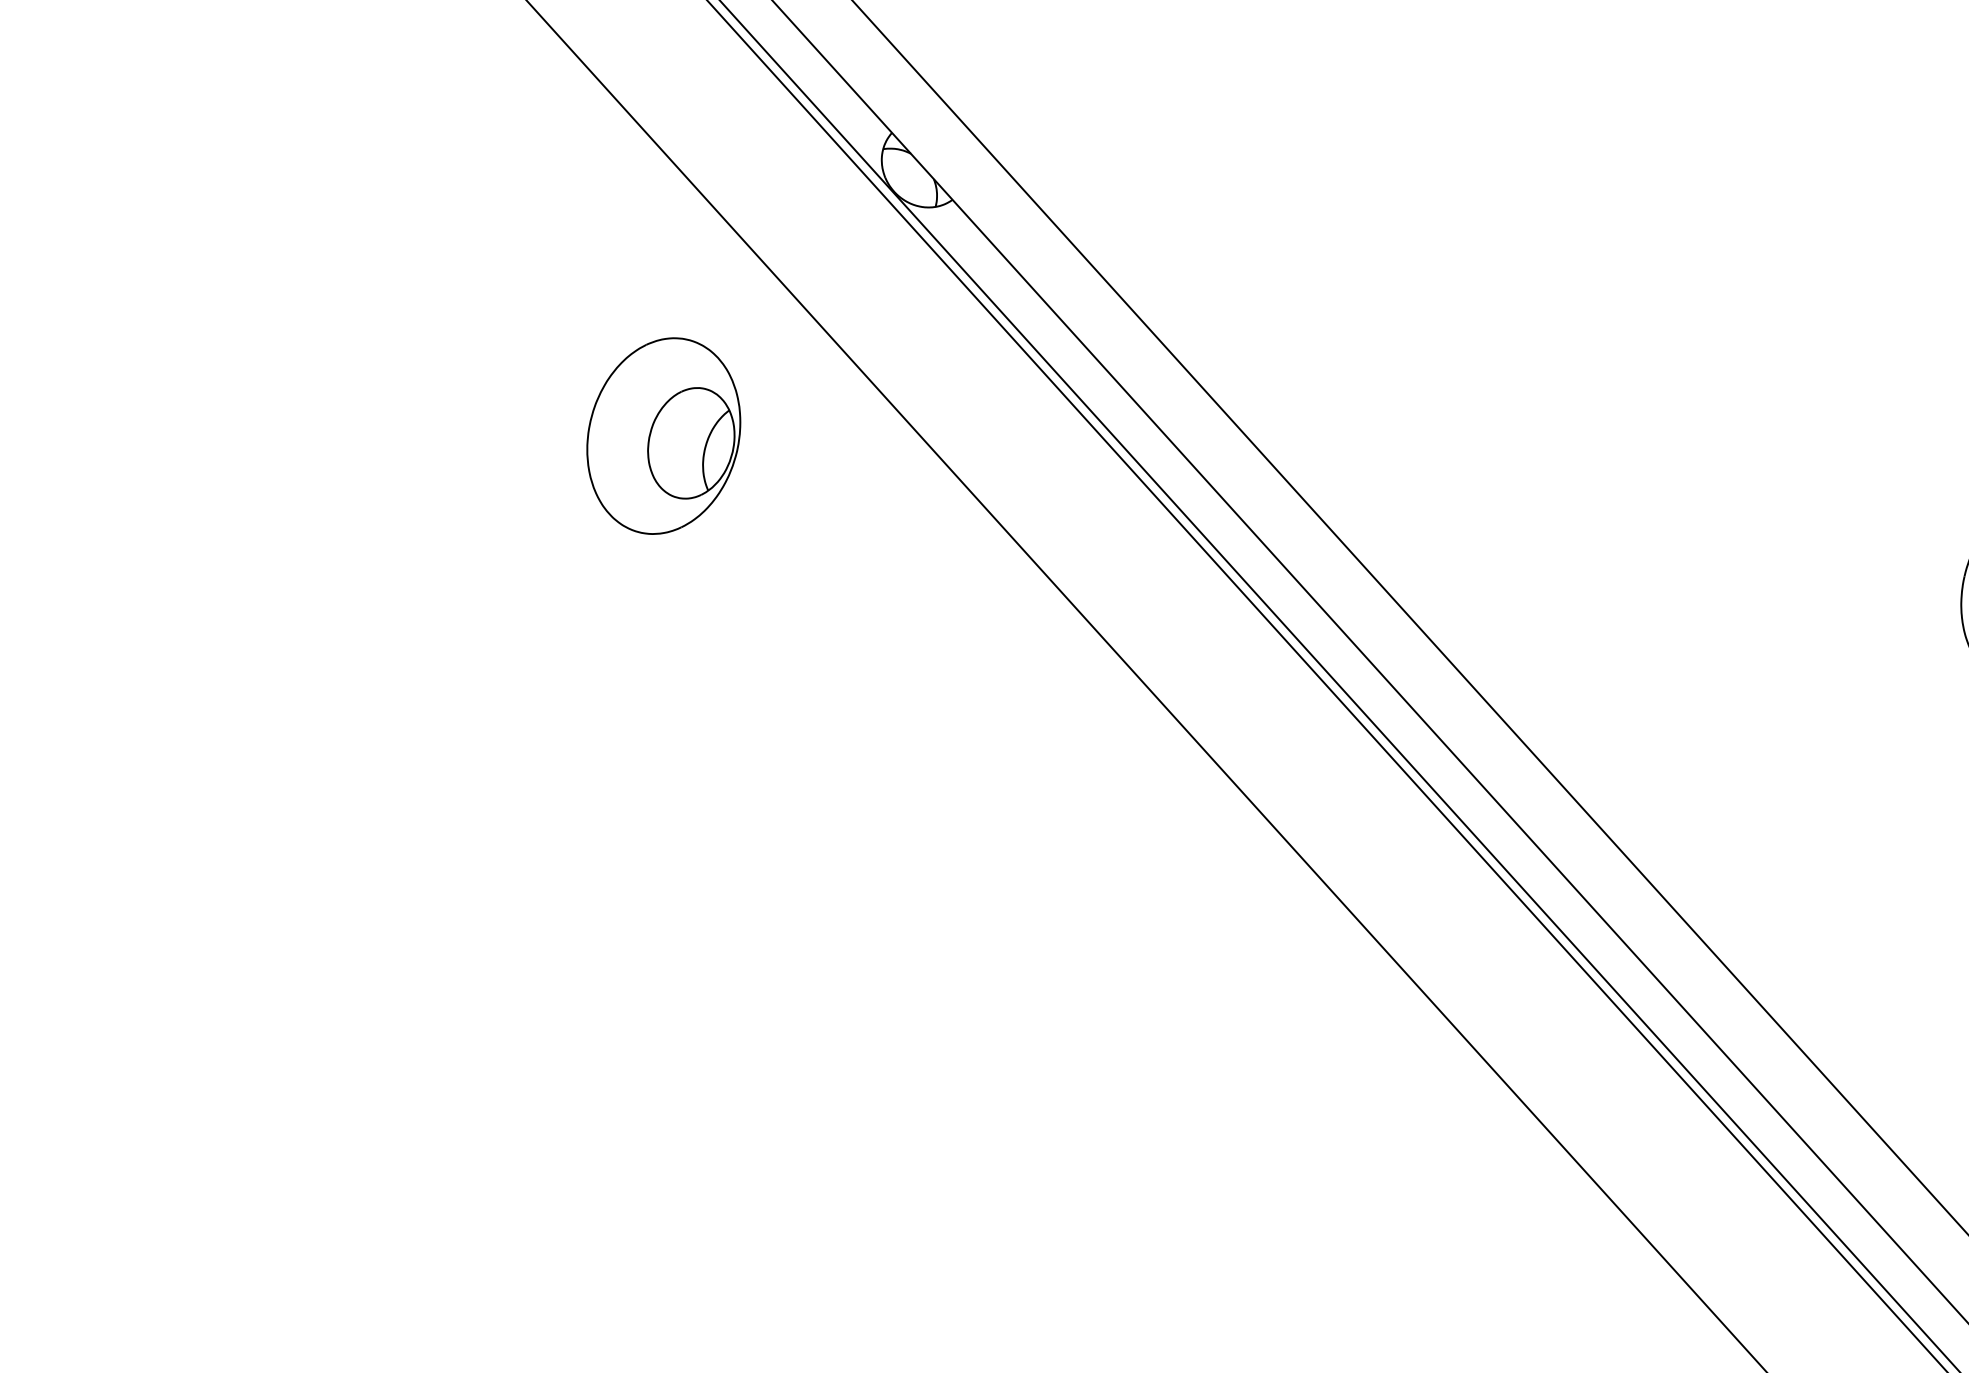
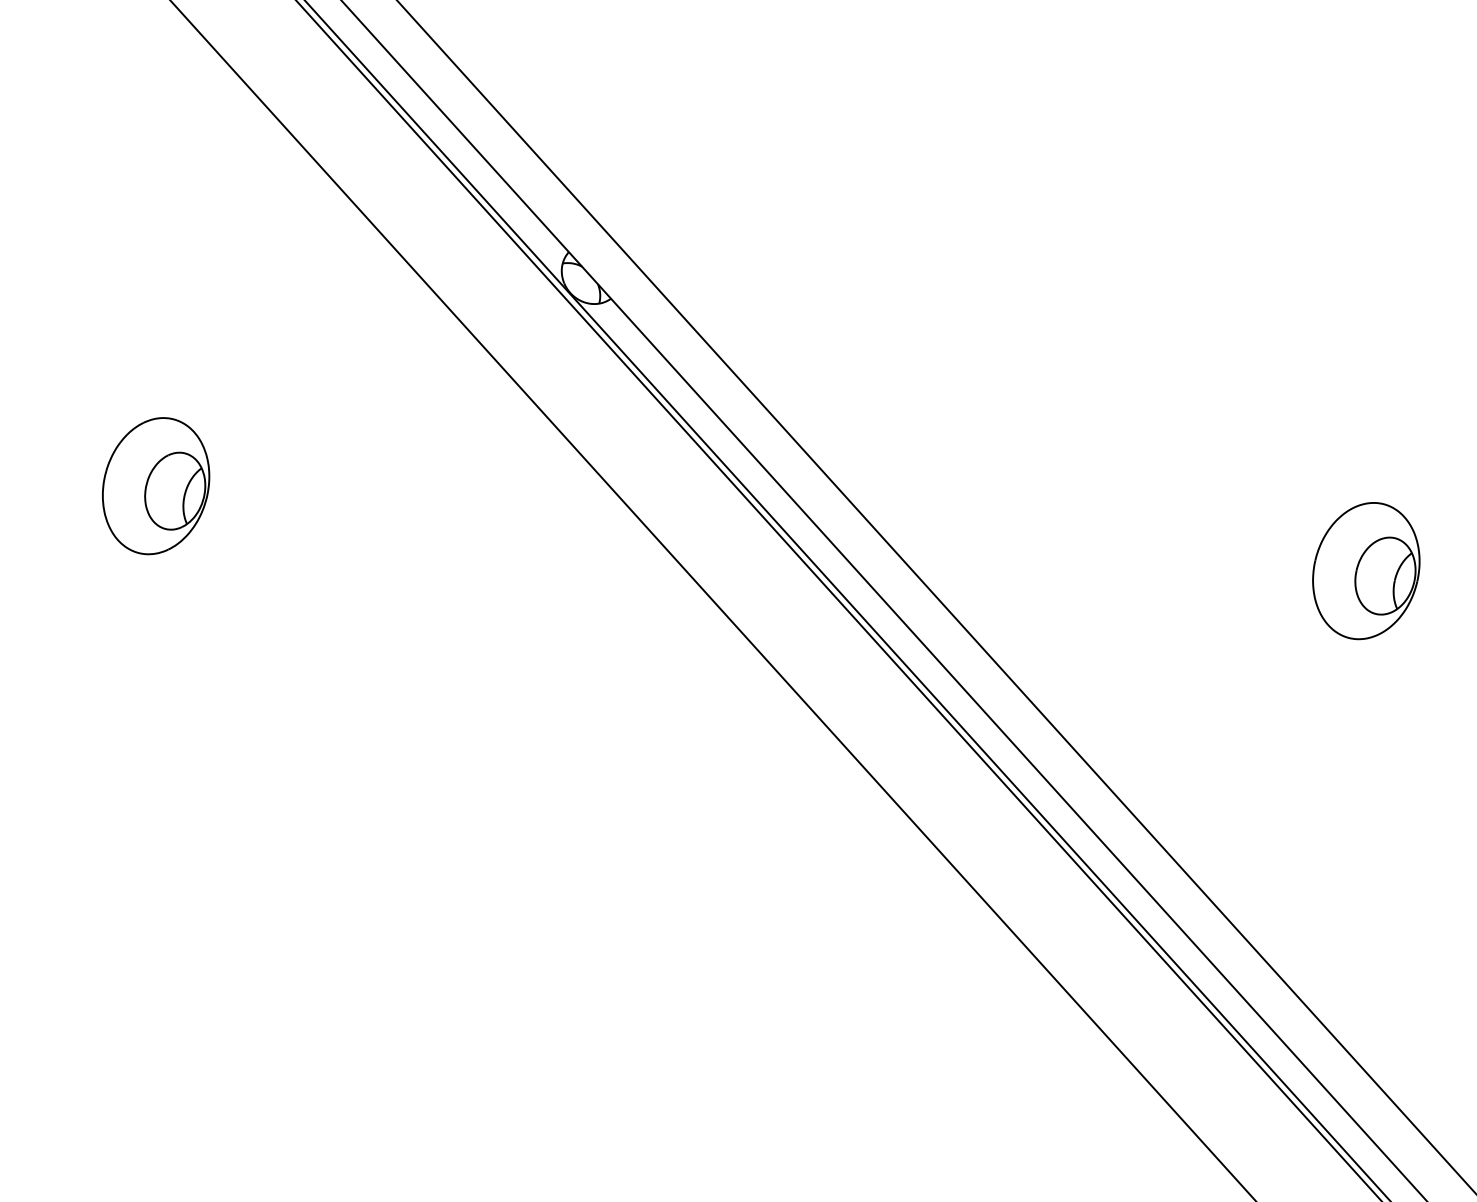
part: (664, 436) -> (156, 486), moved

